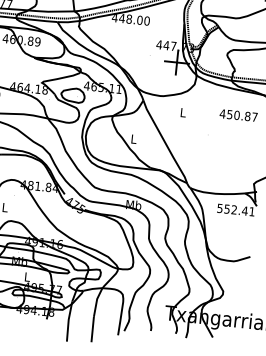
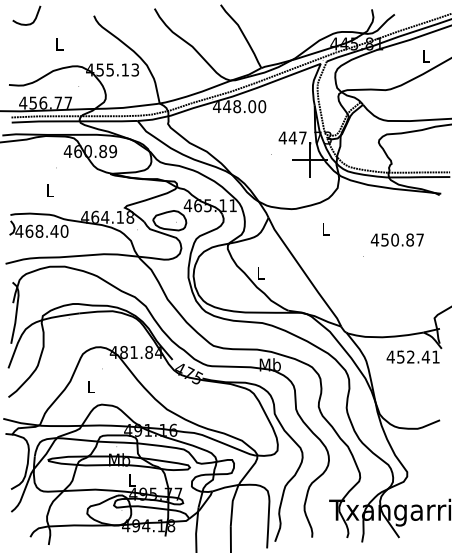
text: (238, 115) -> (396, 239), moved
text: (219, 208) -> (390, 356), 552.41 -> 452.41

